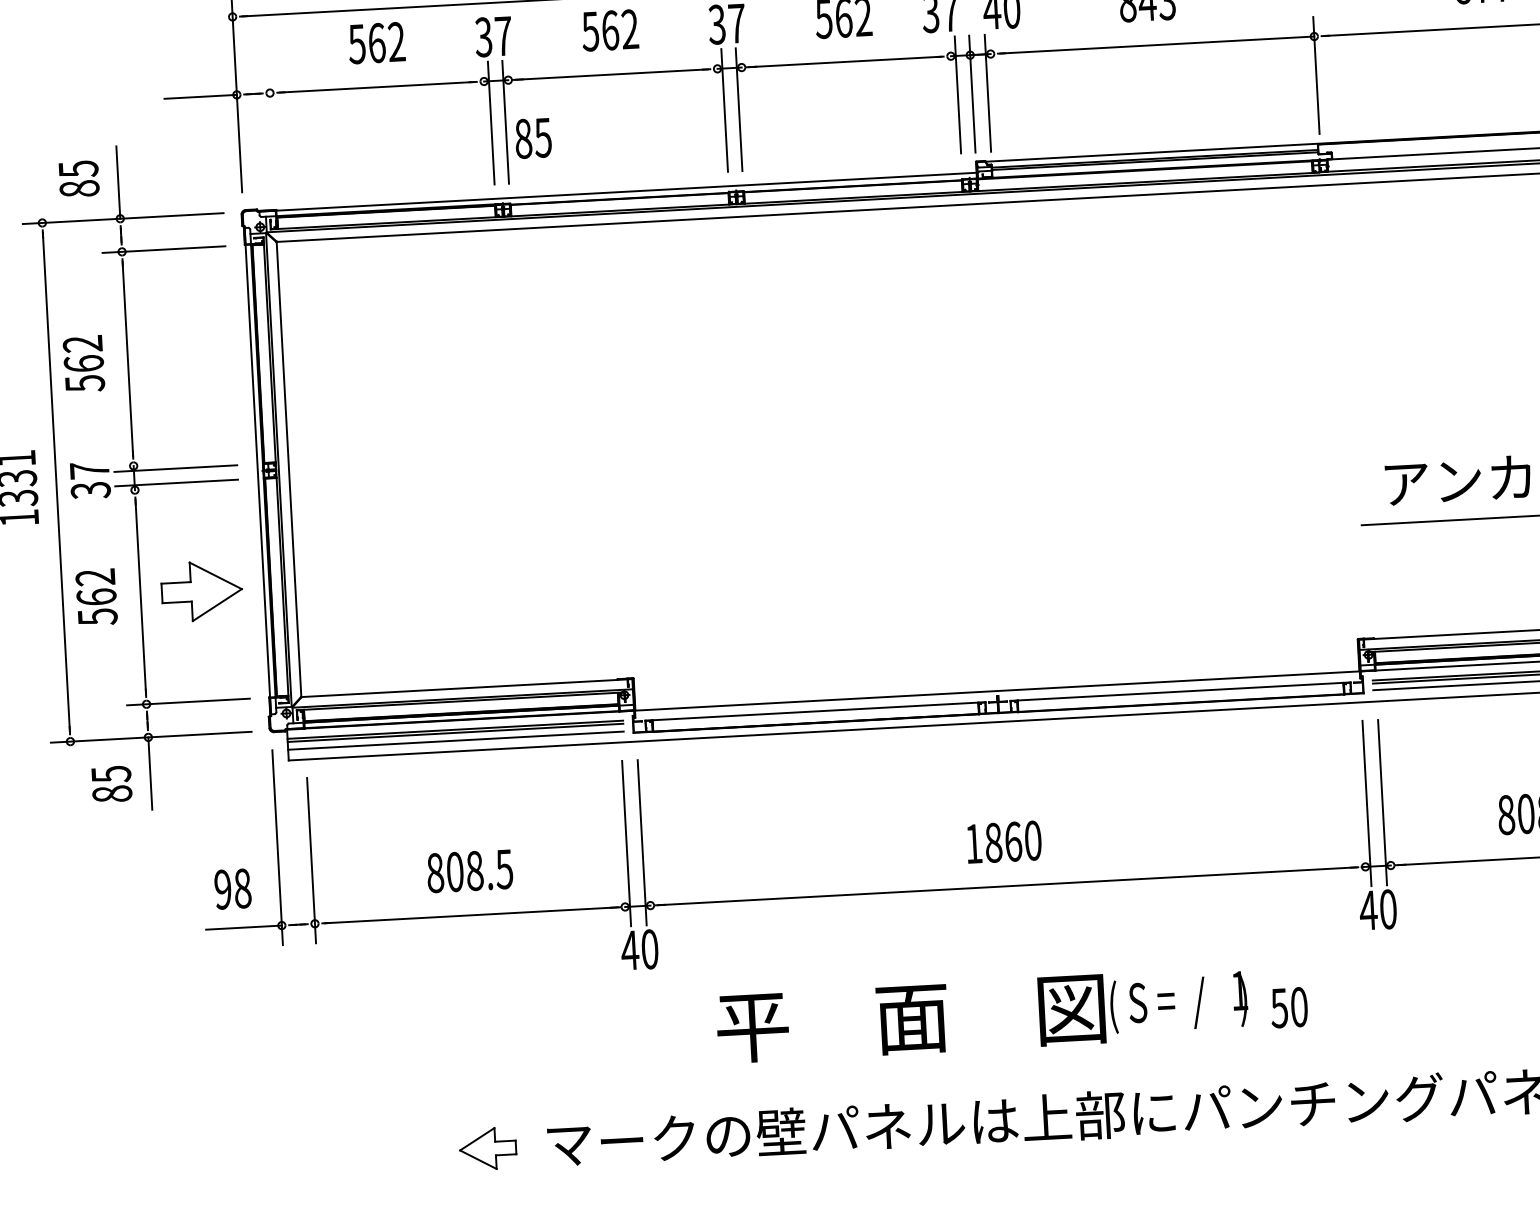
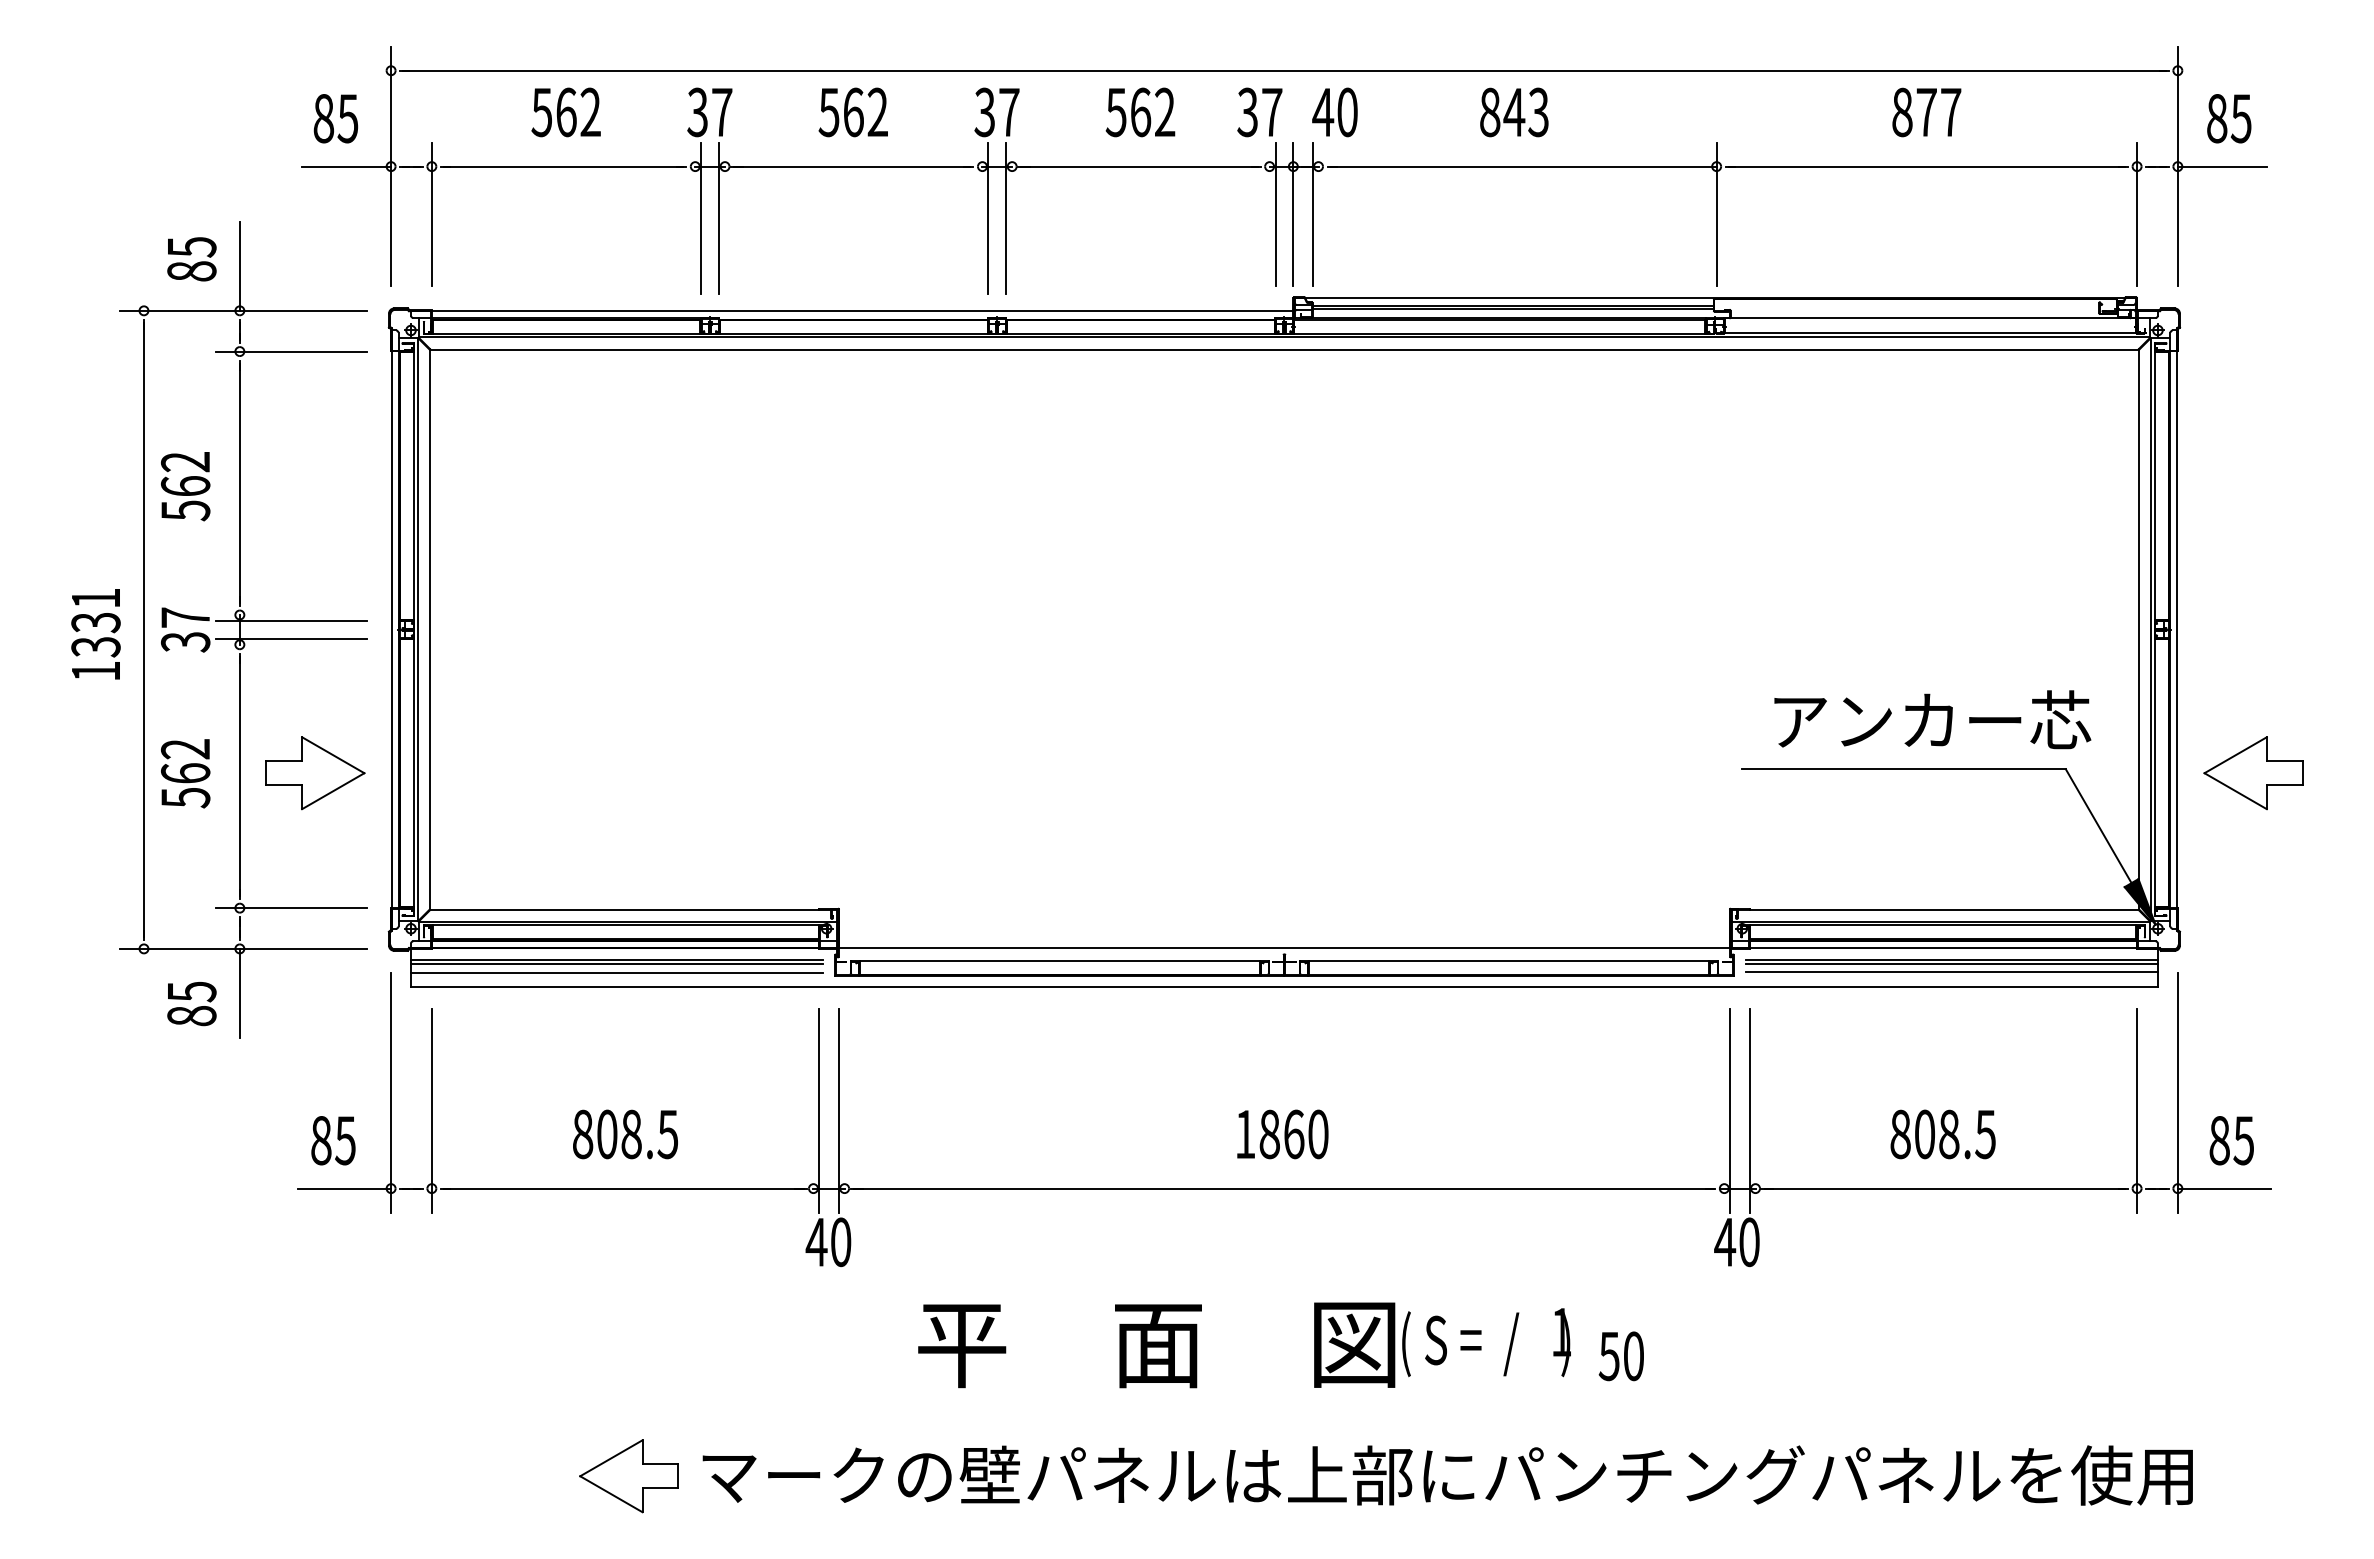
line: (271, 132) -> (431, 214), added
text: (533, 138) -> (335, 118), moved
text: (232, 889) -> (333, 1140), 98 -> 85
part: (487, 1149) -> (628, 1476), size x1.43

